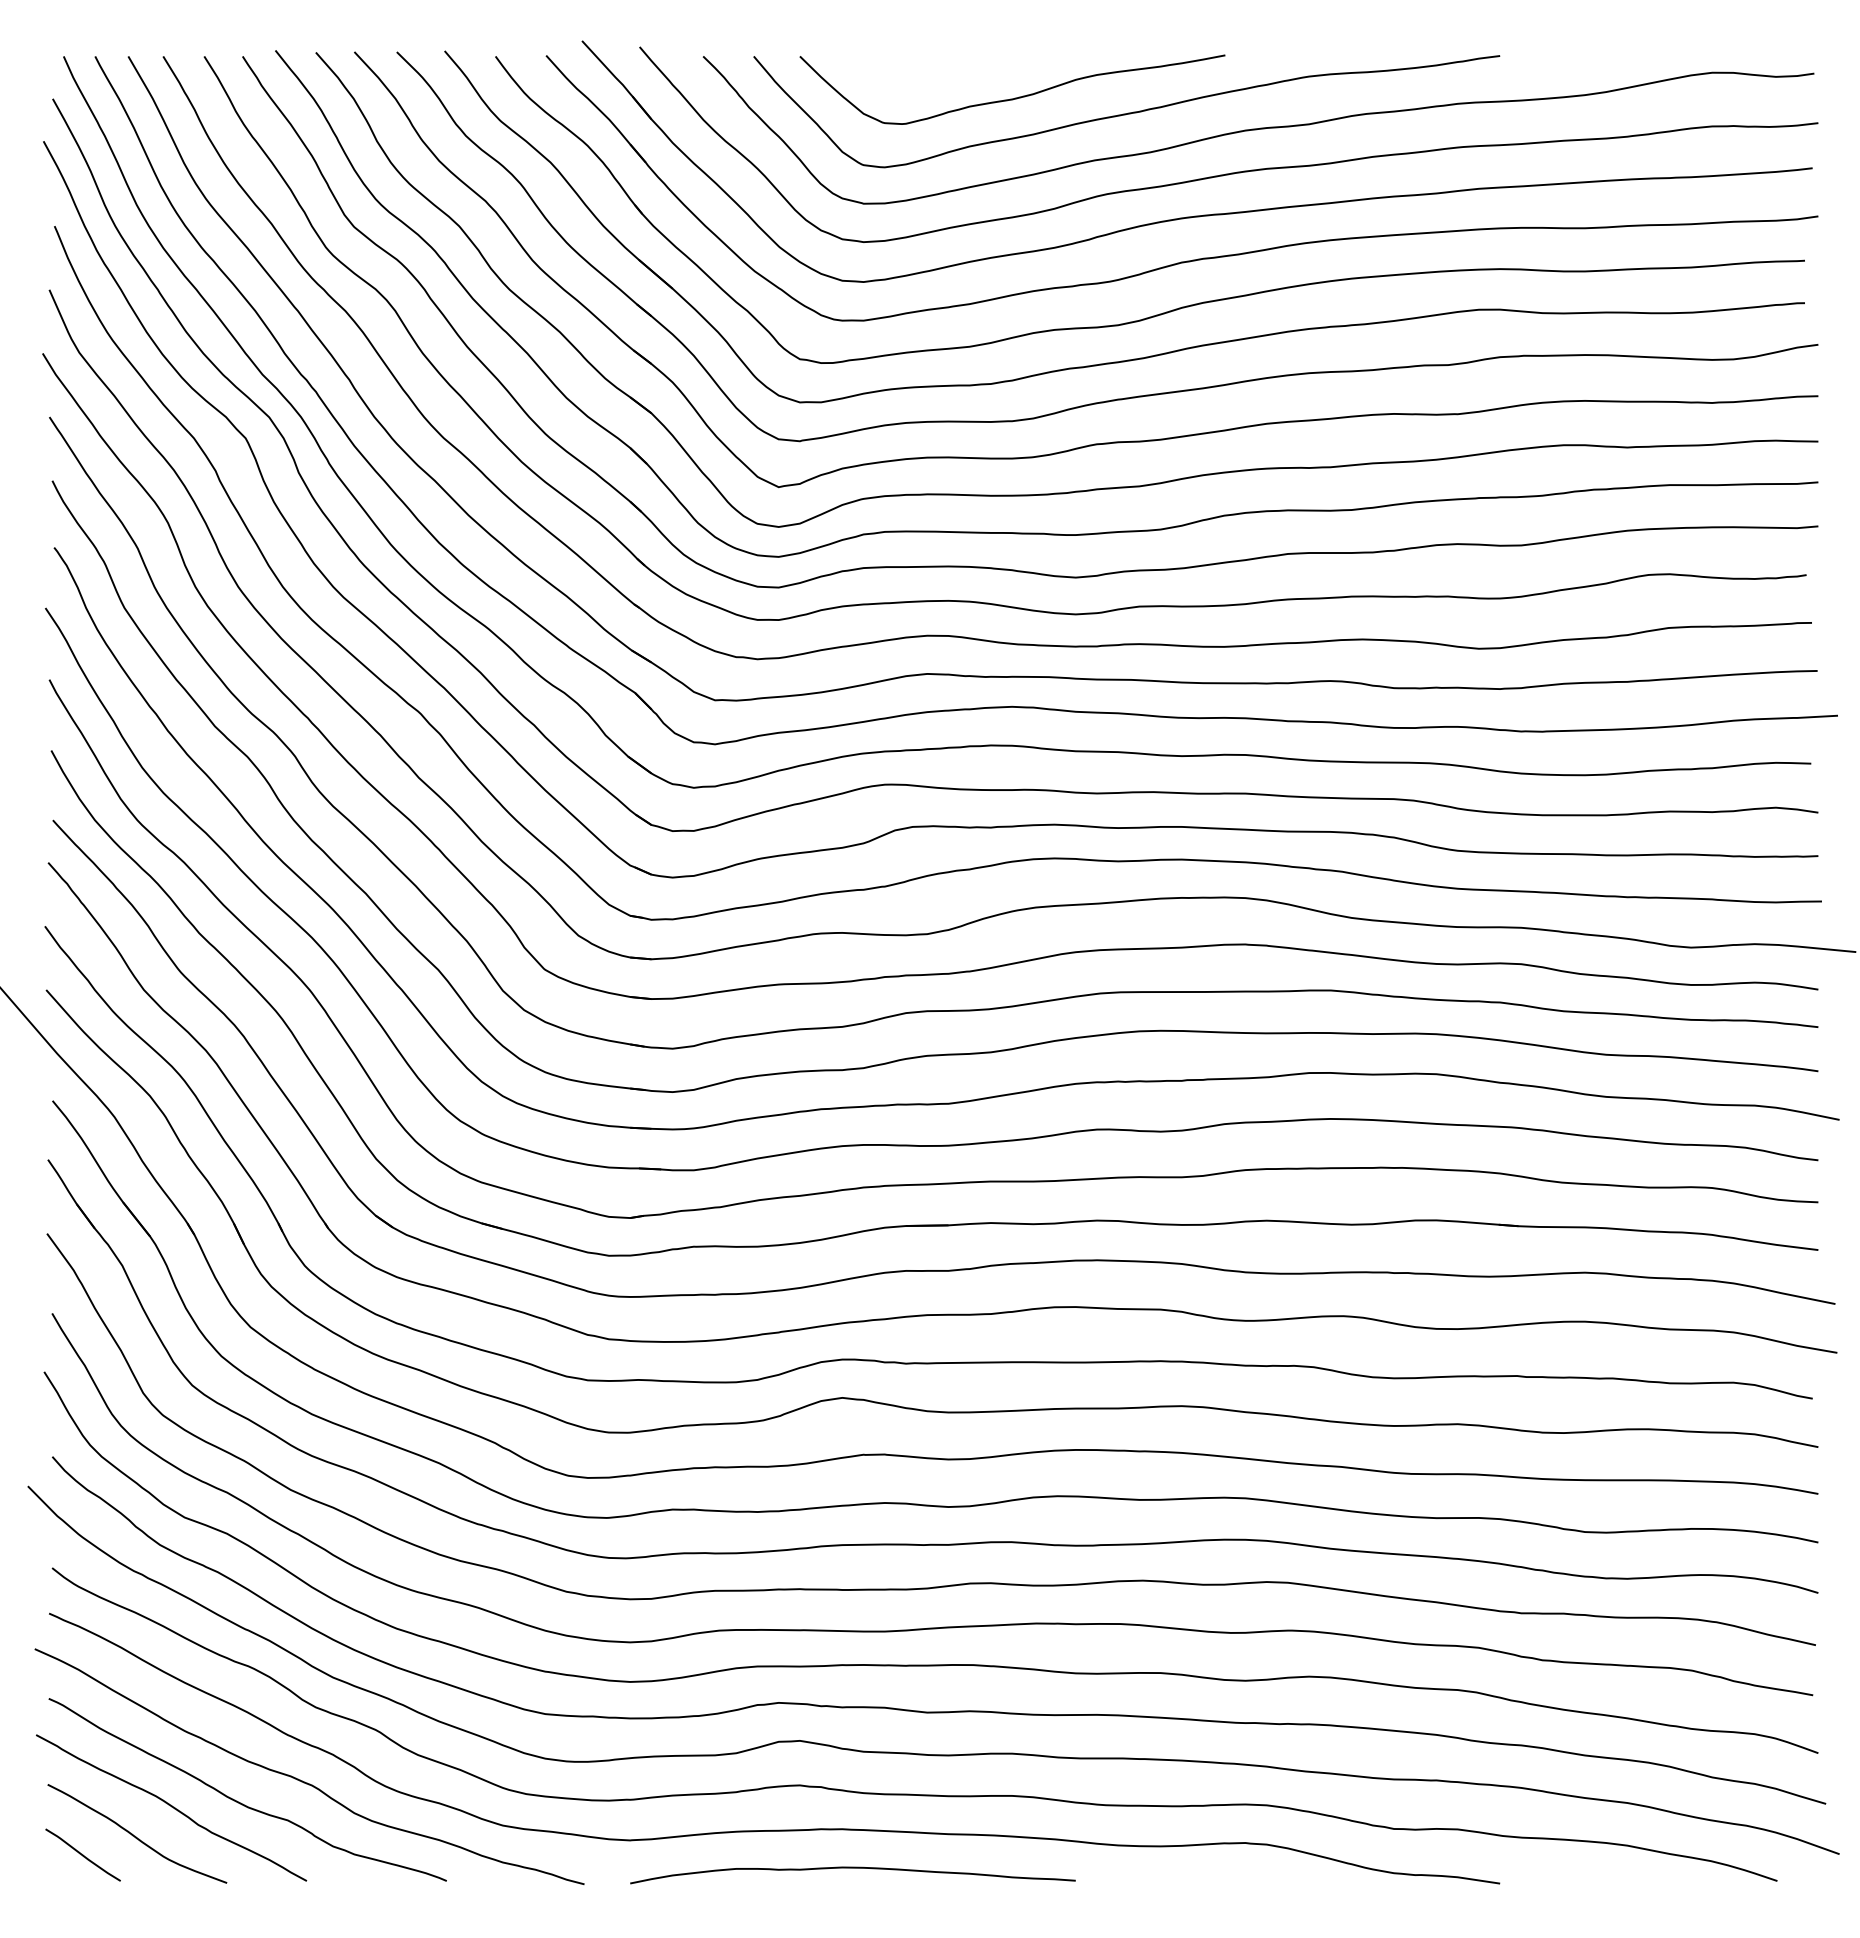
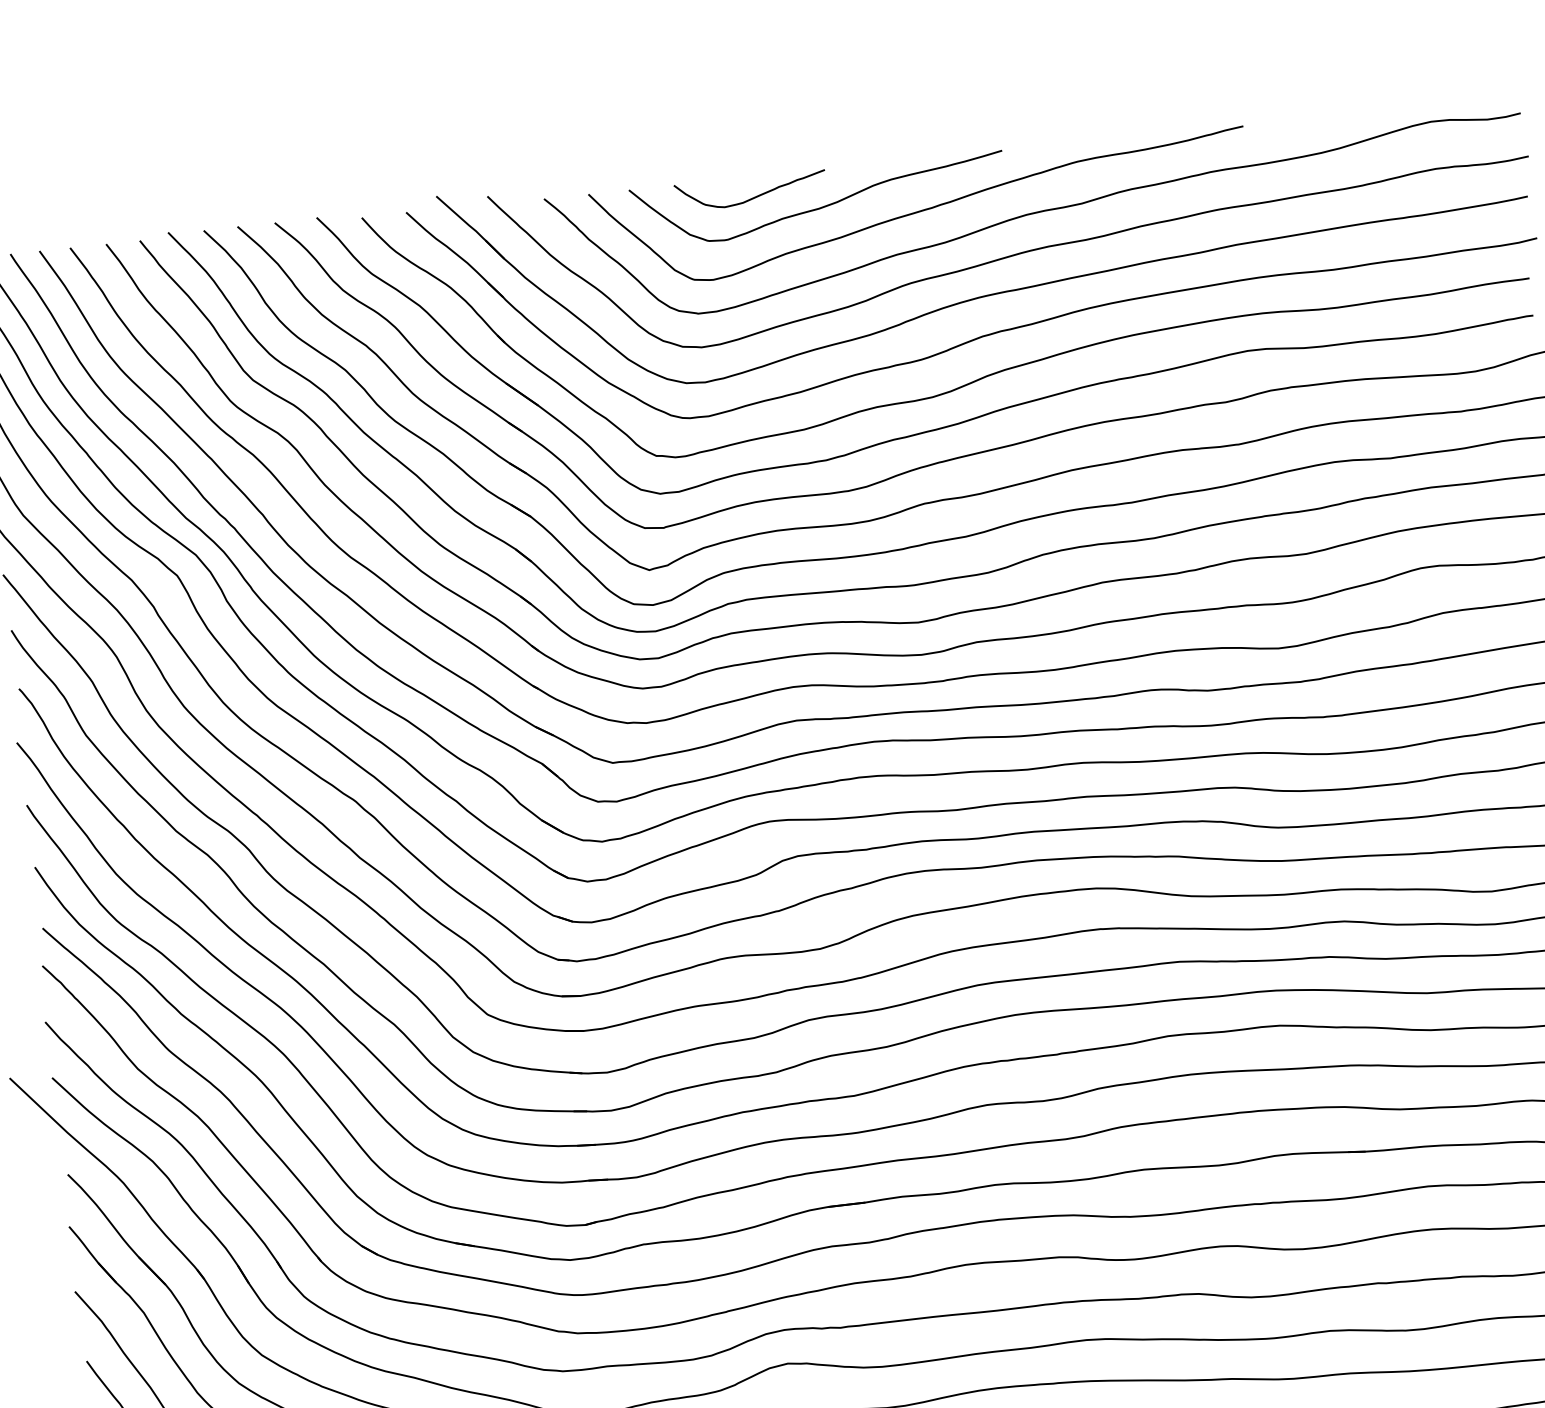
curve: (940, 78) -> (754, 196), added

